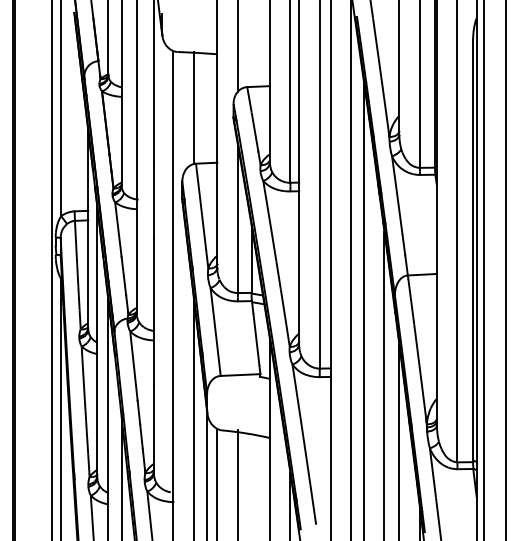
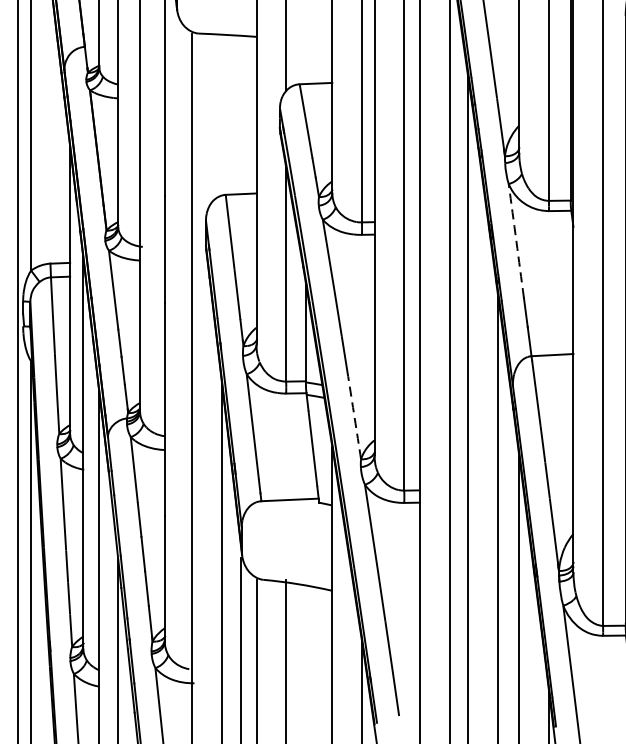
line: (193, 107) -> (222, 113), removed
arc: (397, 195) -> (516, 240), solid -> dashed
arc: (285, 318) -> (354, 418), solid -> dashed

